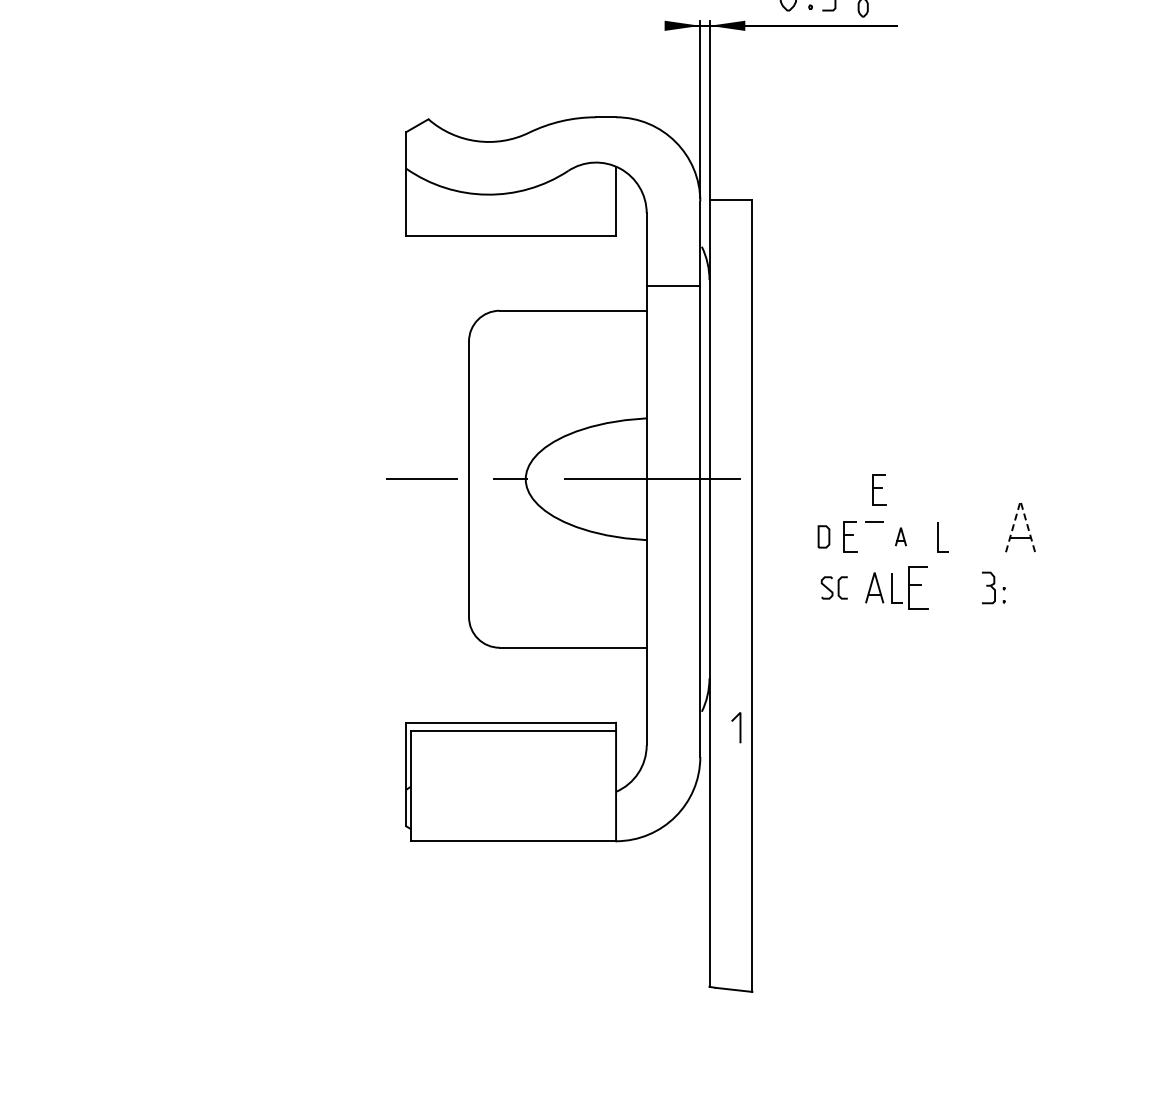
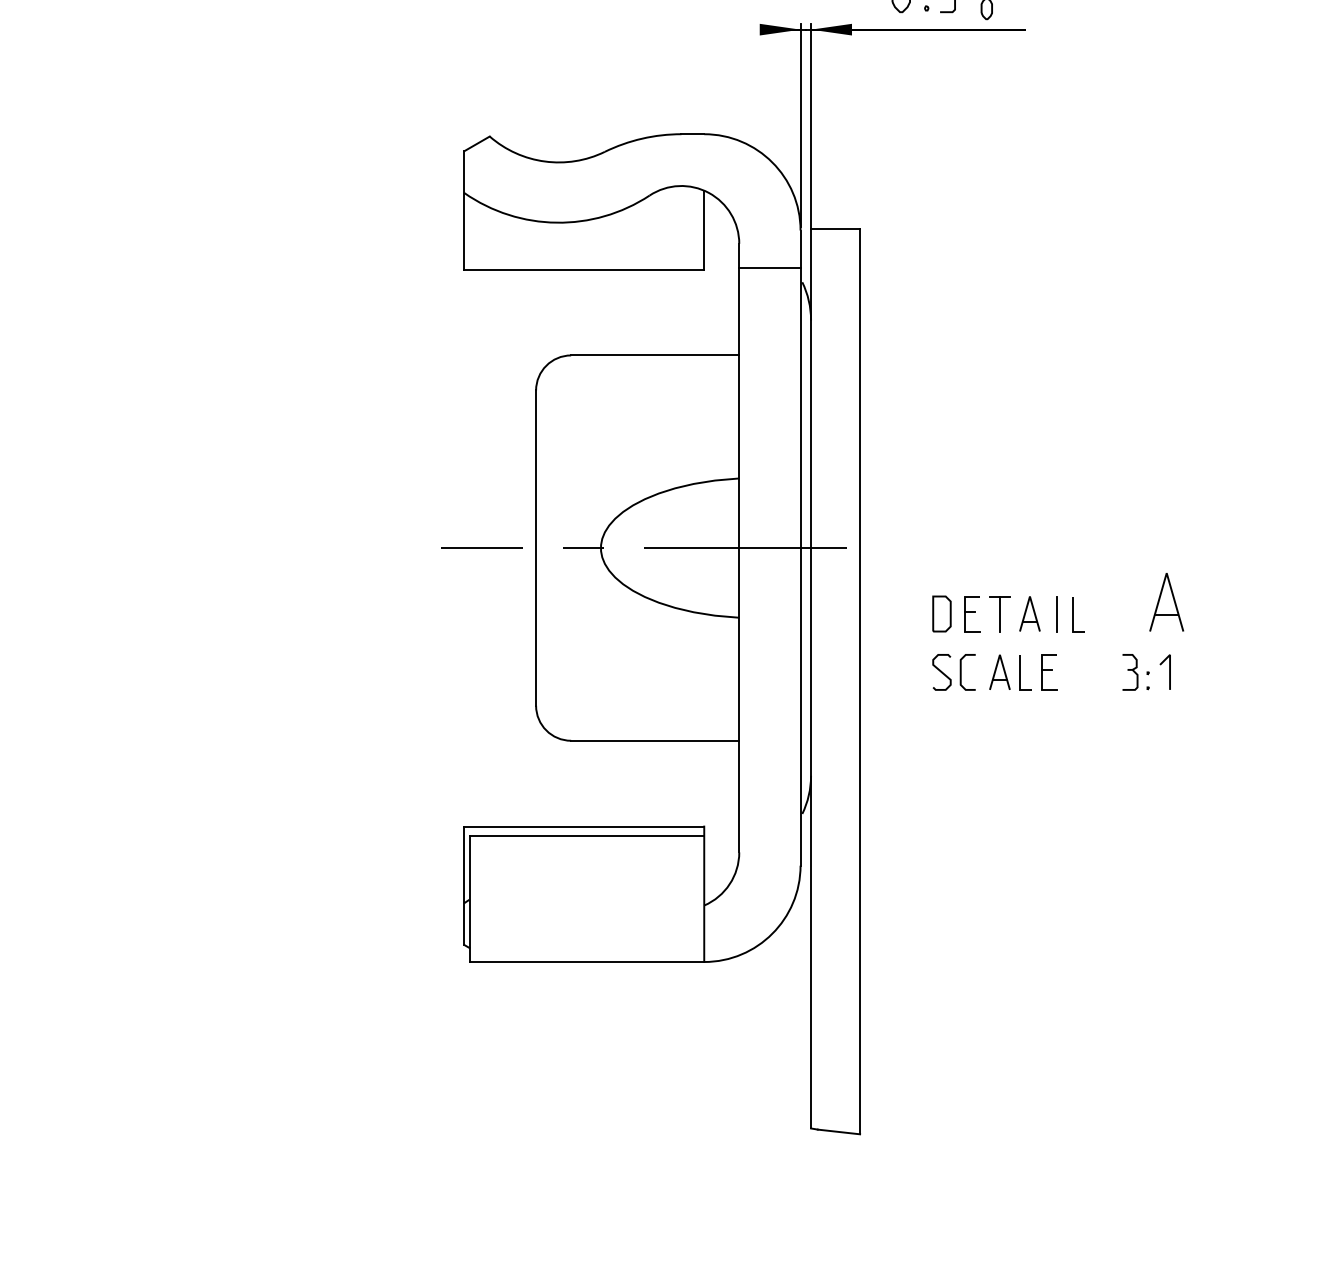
line: (673, 286) -> (769, 268), moved
part: (879, 489) -> (1005, 559), removed
line: (1020, 501) -> (1166, 573), dashed -> solid
part: (823, 536) -> (941, 613), size x1.43
line: (874, 536) -> (999, 613), added
part: (900, 536) -> (1029, 613), size x1.67
line: (924, 536) -> (1056, 613), added
part: (834, 587) -> (953, 671), size x1.43
part: (918, 587) -> (1050, 671), size x0.71
line: (739, 727) -> (1168, 671), moved

